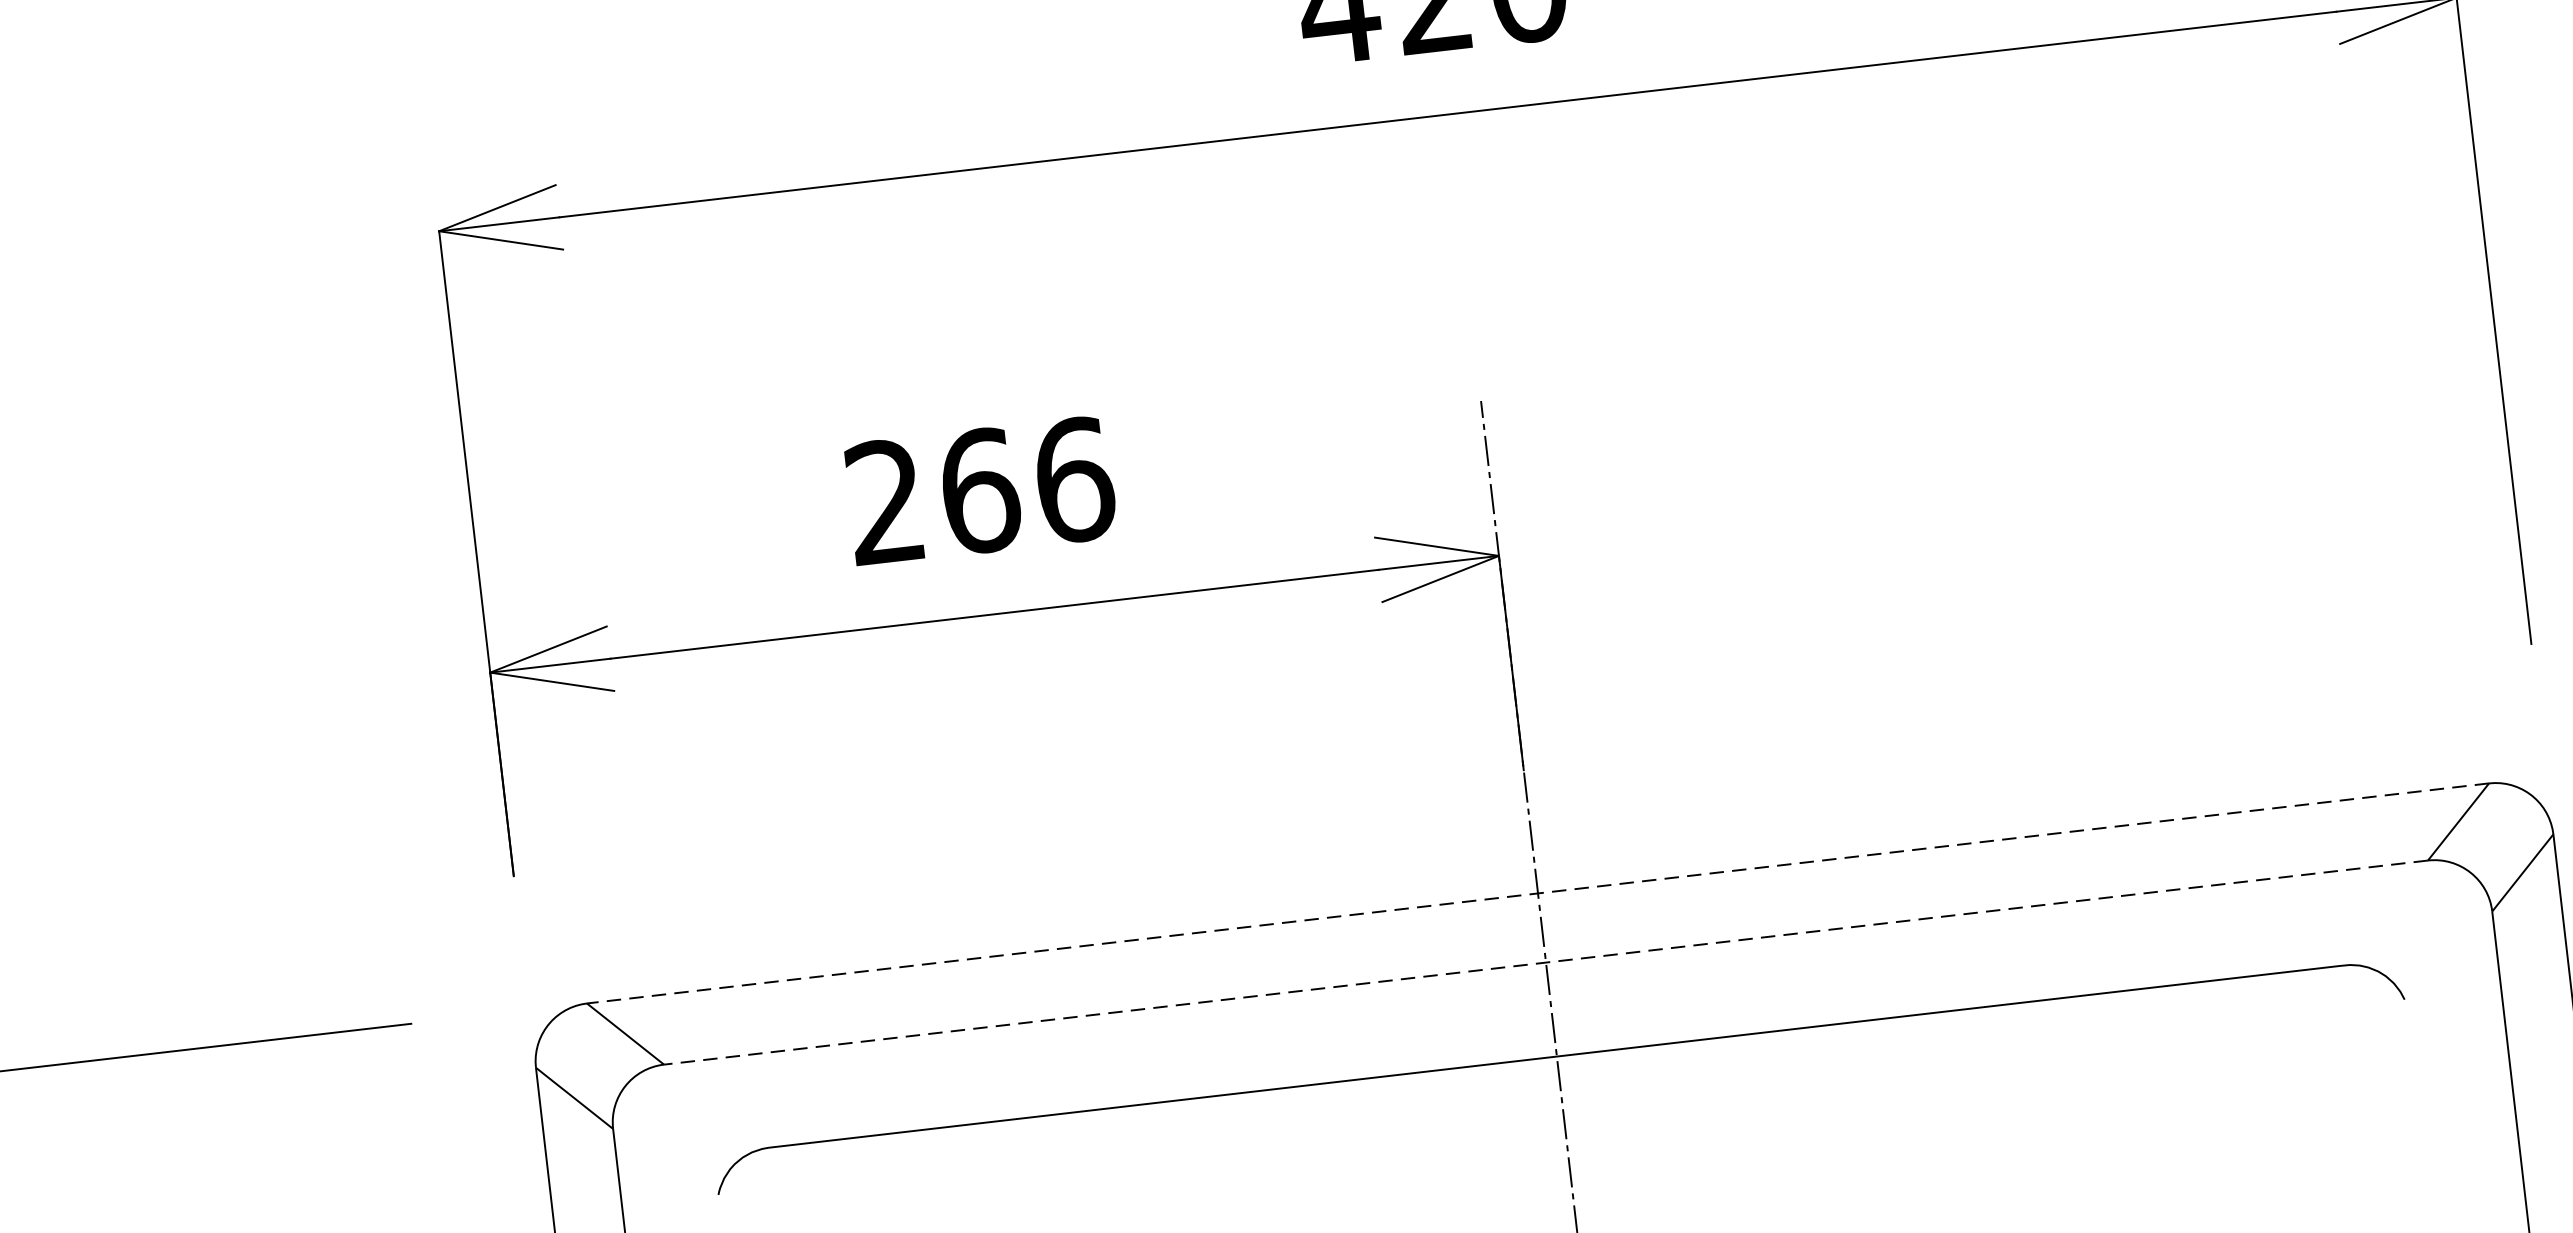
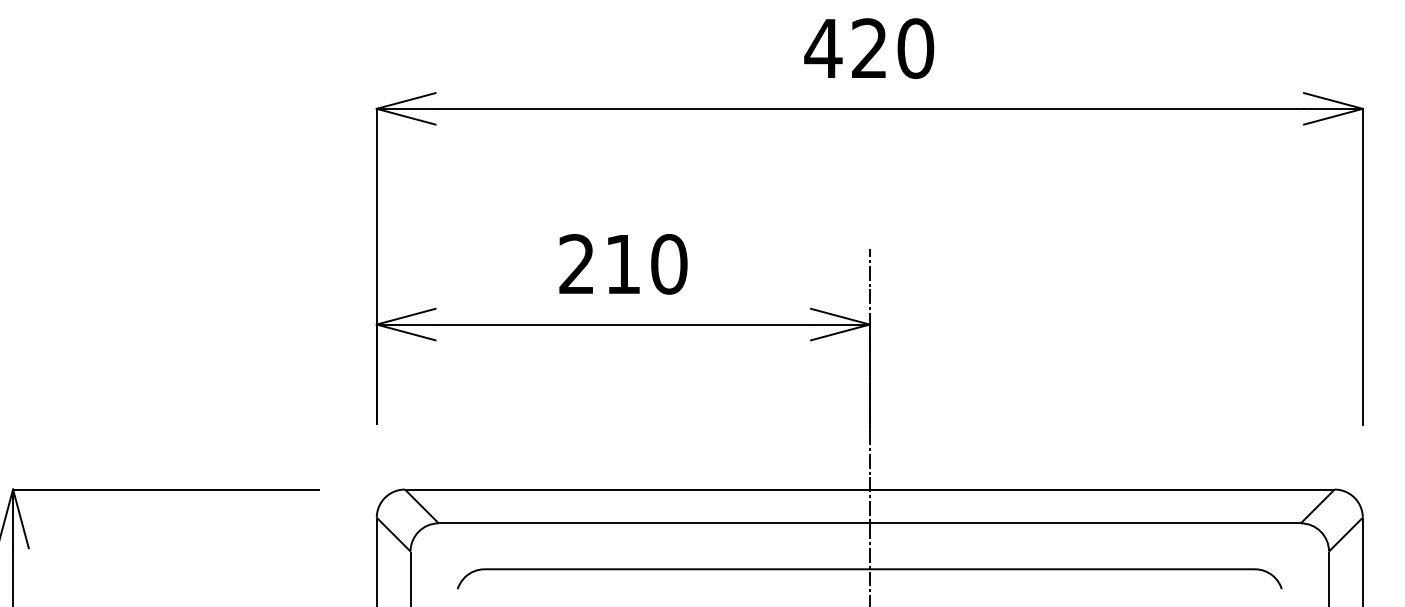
text: (1027, 485) -> (646, 264), 266 -> 210
line: (1537, 893) -> (869, 489), dashed -> solid
line: (1545, 962) -> (869, 523), dashed -> solid

